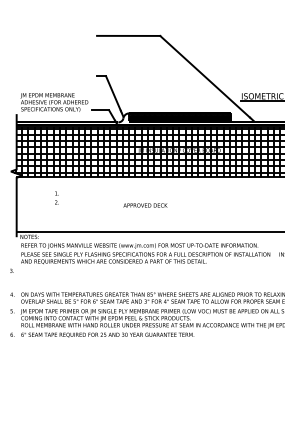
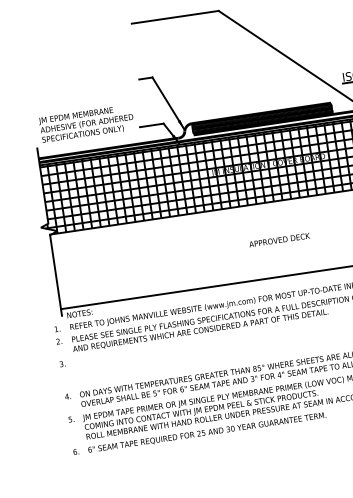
text: (56, 197) -> (57, 334), moved
text: (145, 205) -> (279, 240), moved

